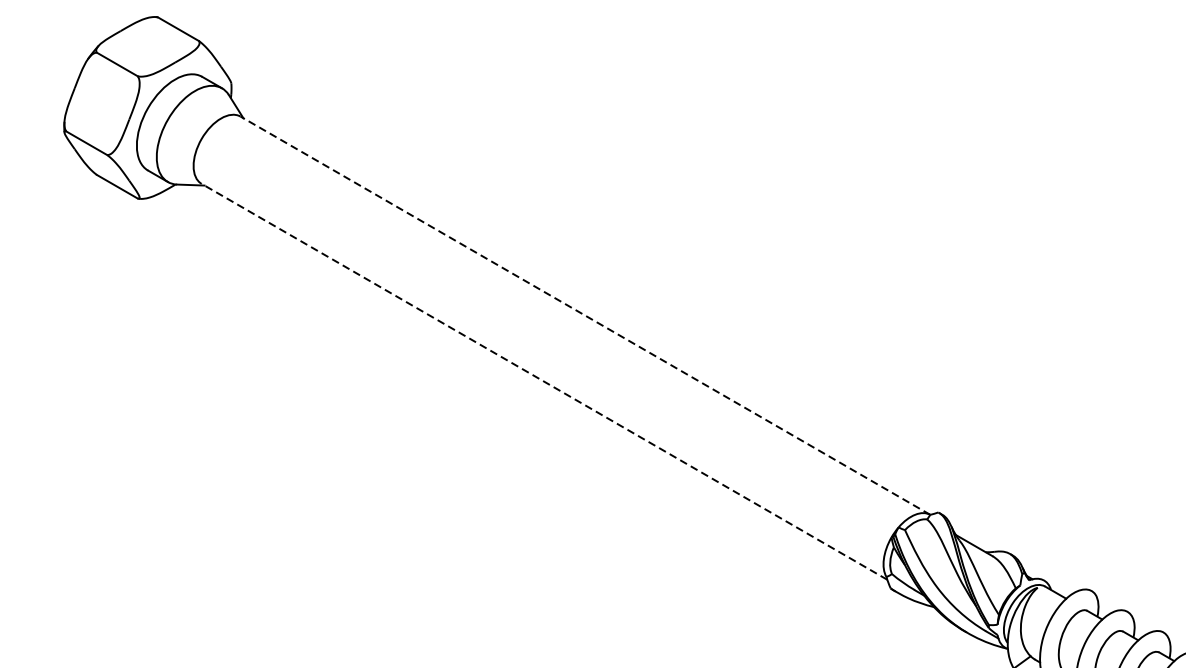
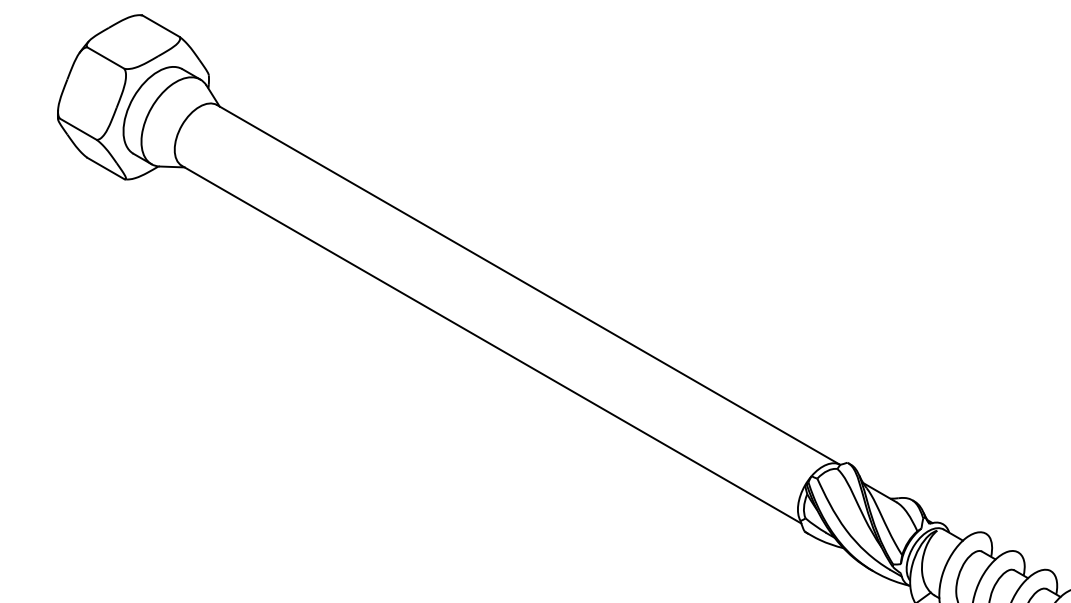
line: (585, 315) -> (528, 284), dashed -> solid
line: (544, 381) -> (491, 344), dashed -> solid

